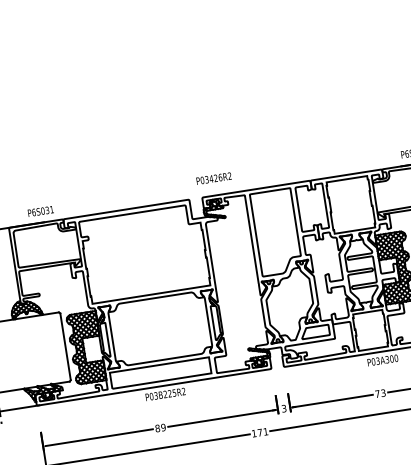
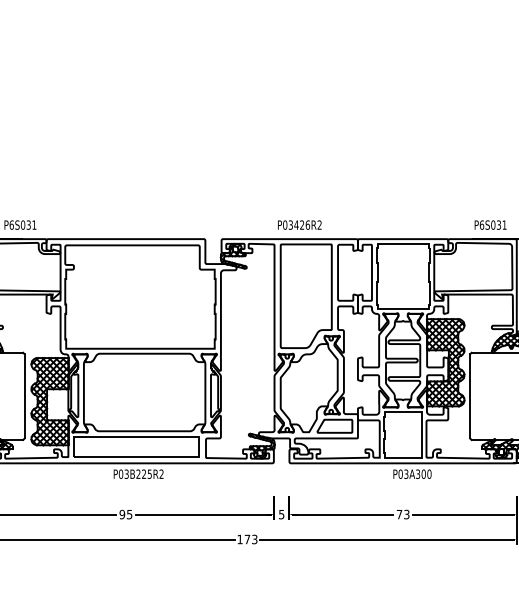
text: (213, 178) -> (299, 224), moved
text: (283, 407) -> (281, 513), 3 -> 5
text: (160, 428) -> (125, 514), 89 -> 95
text: (265, 431) -> (254, 539), 171 -> 173

